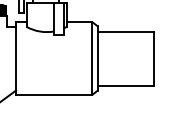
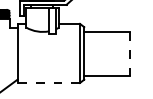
line: (153, 59) -> (129, 54), solid -> dashed
line: (55, 94) -> (49, 82), solid -> dashed

